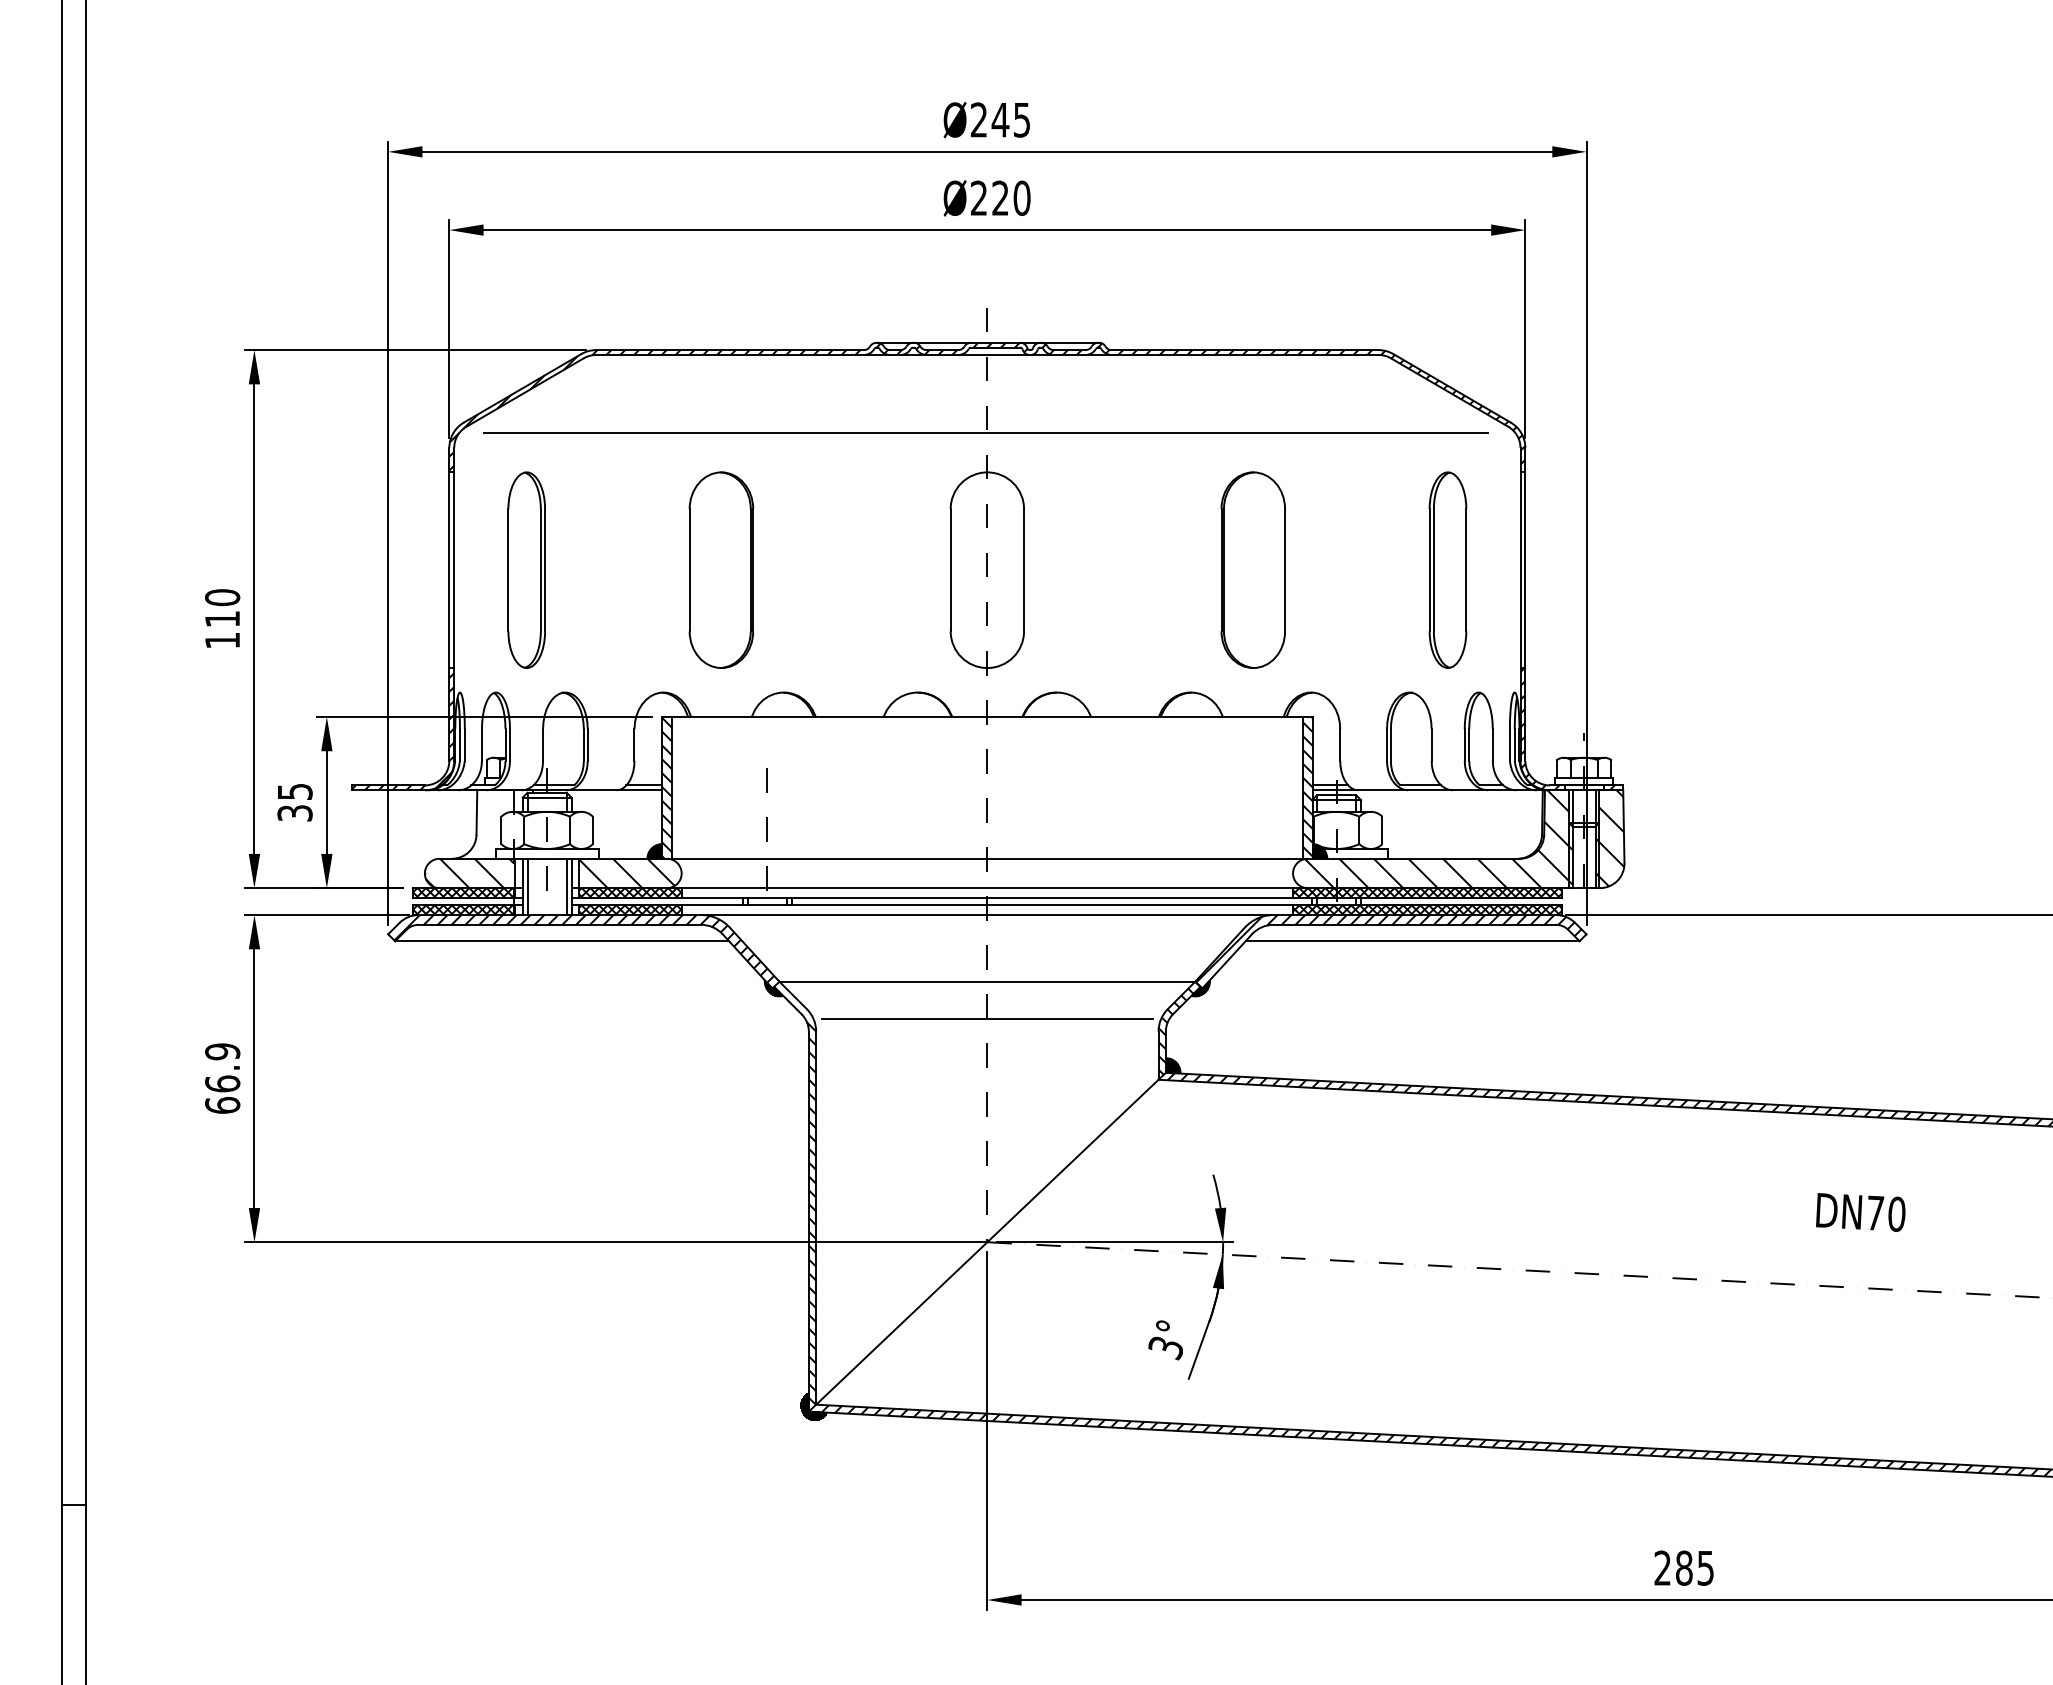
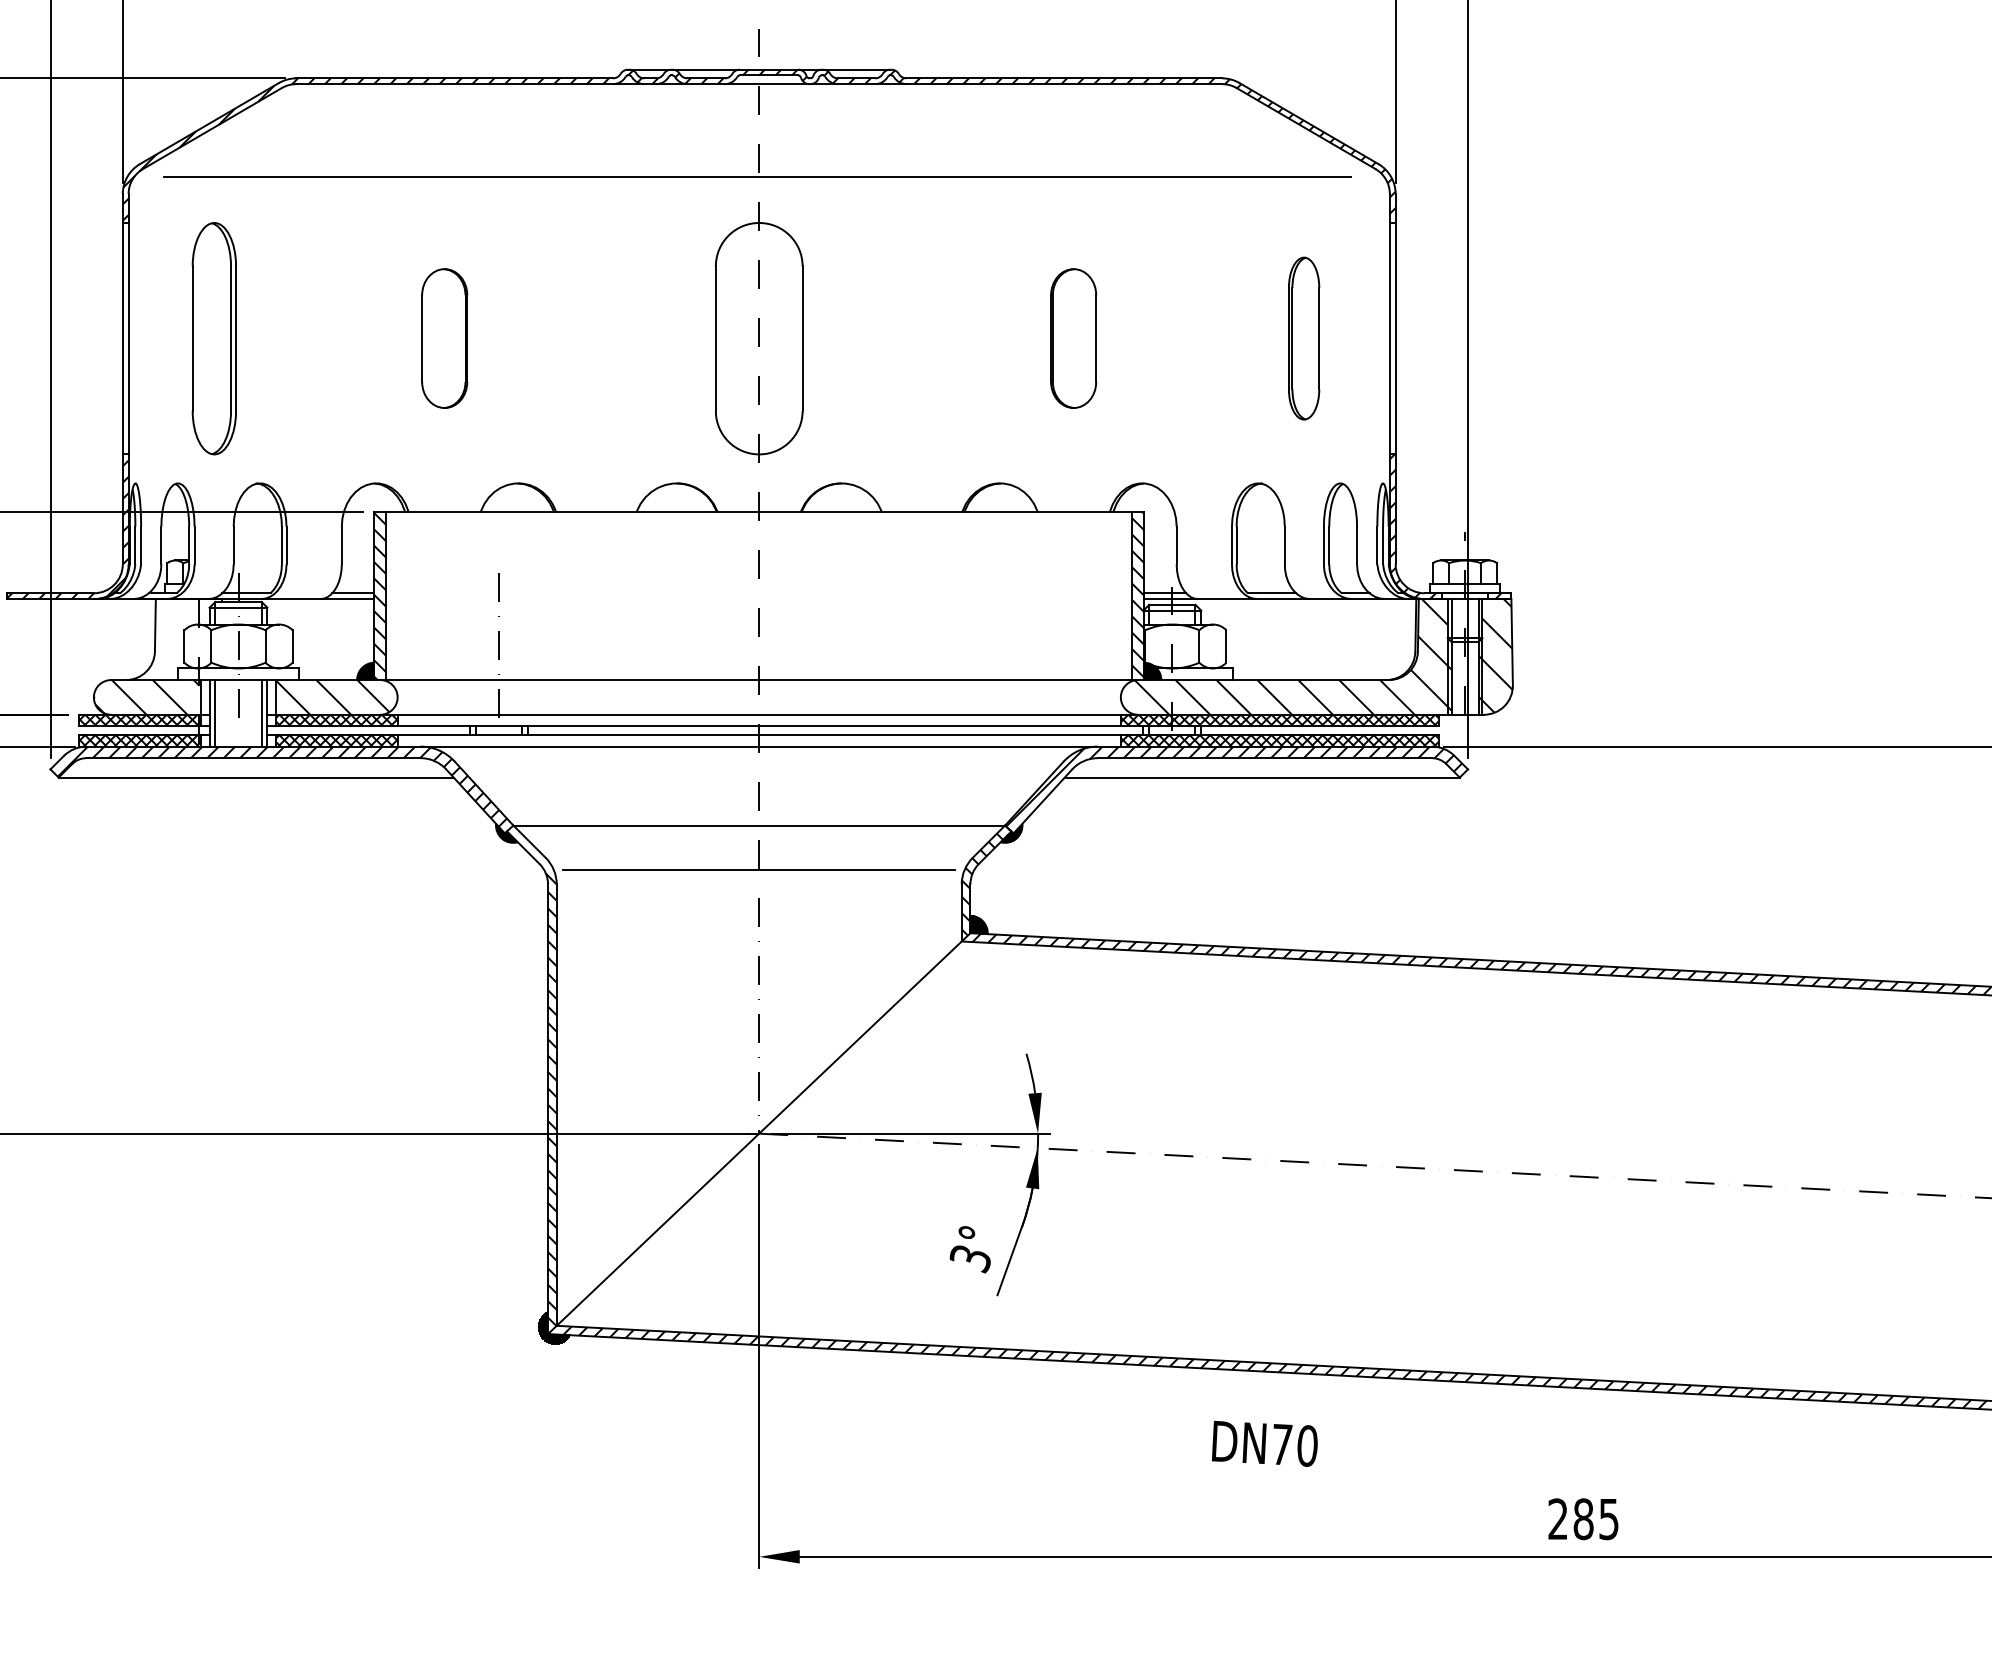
part: (721, 569) -> (444, 337), size x0.6
part: (1252, 569) -> (1072, 337), size x0.6
part: (1447, 569) -> (1303, 337), size x0.7
text: (1860, 1212) -> (1264, 1443), moved

